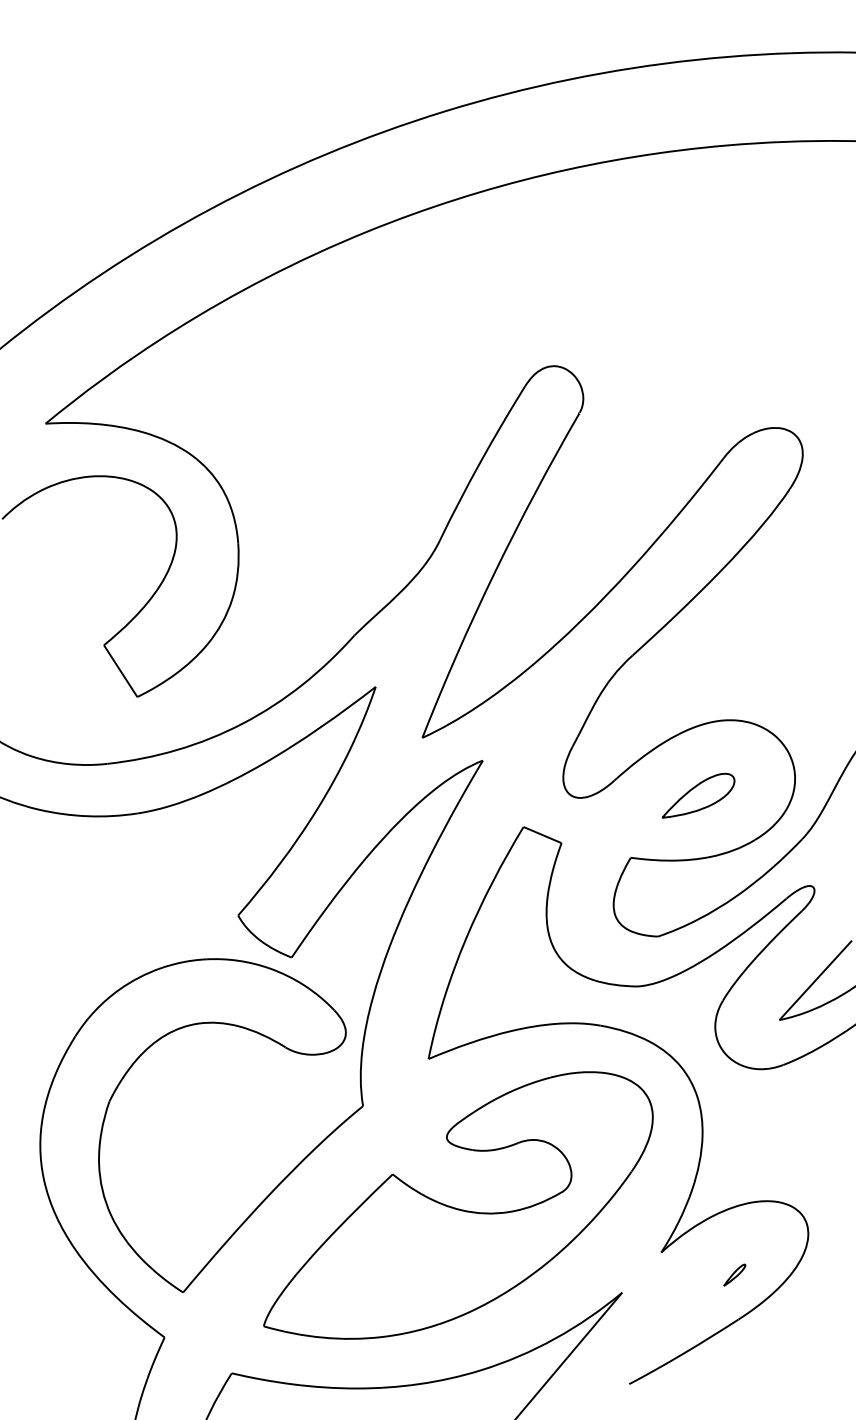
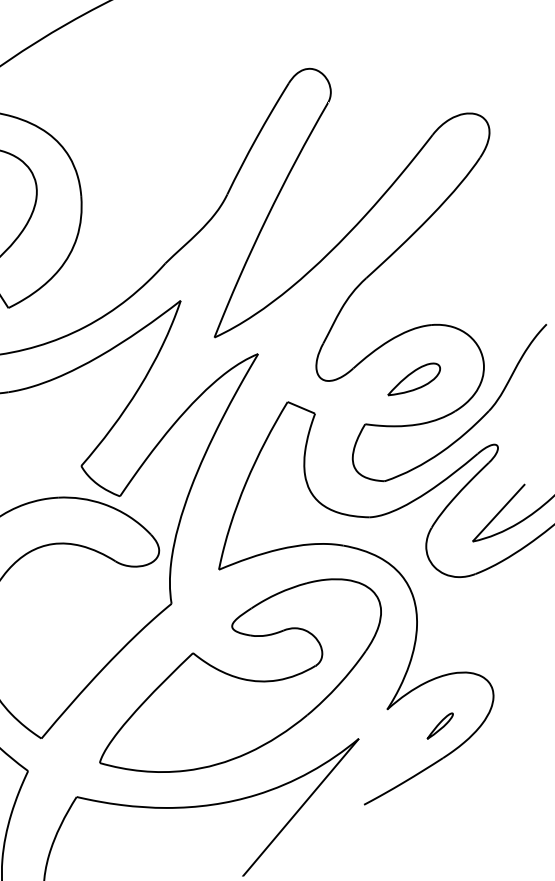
part: (734, 1274) -> (440, 725), size x1.67

